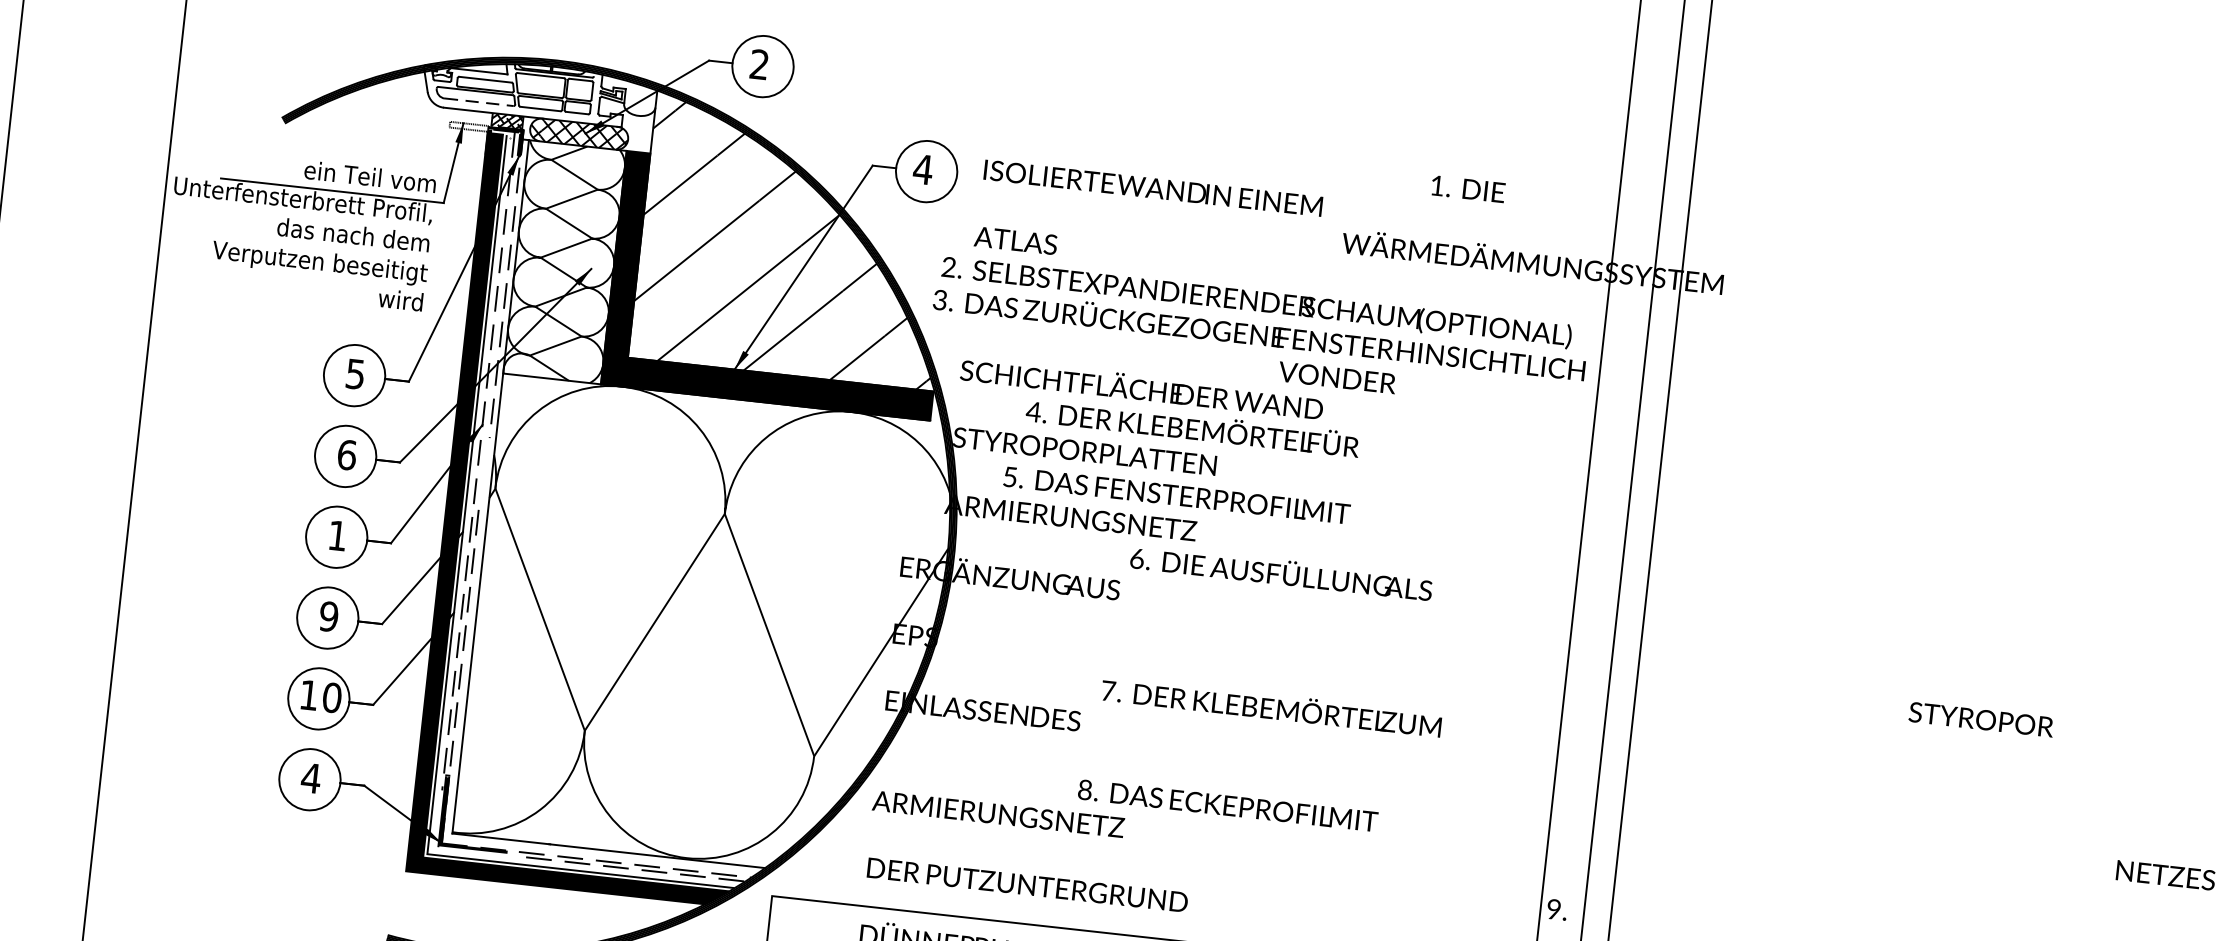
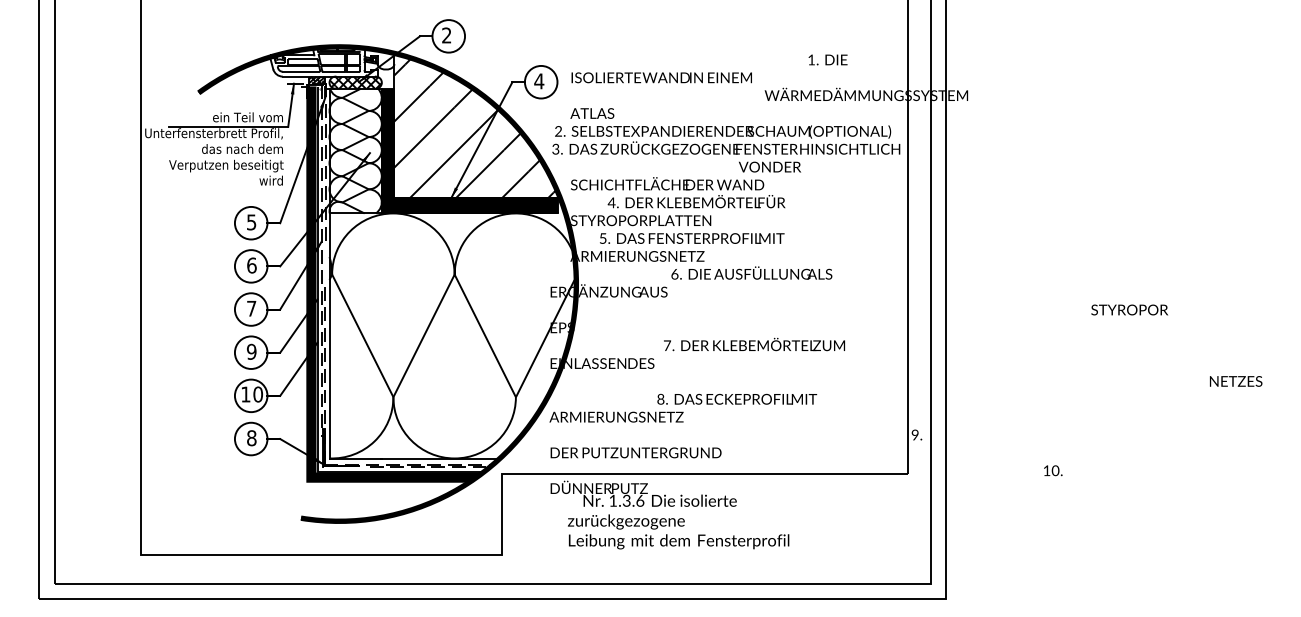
line: (480, 101) -> (301, 71), dashed -> solid
text: (337, 535) -> (251, 308), 1 -> 7
text: (310, 778) -> (251, 438), 4 -> 8

